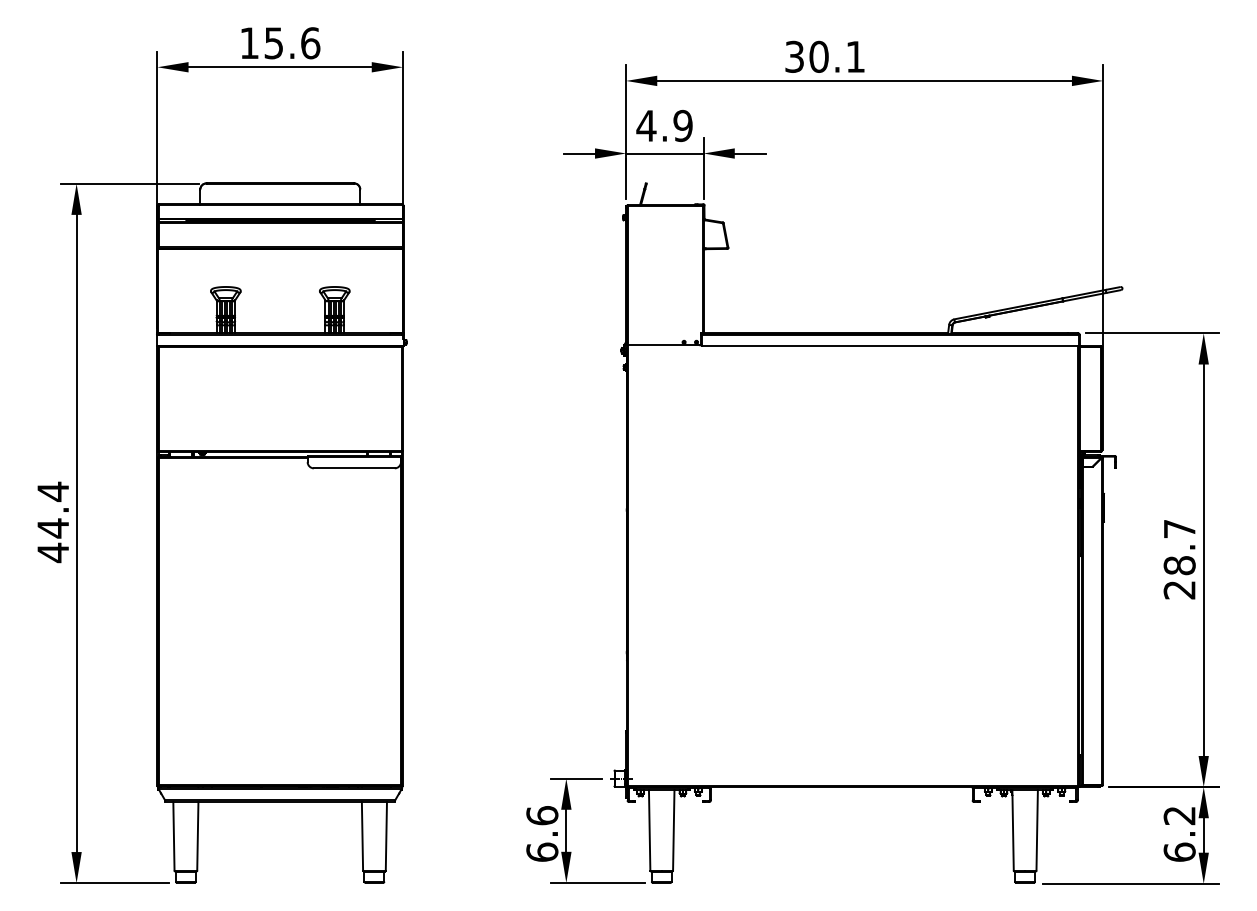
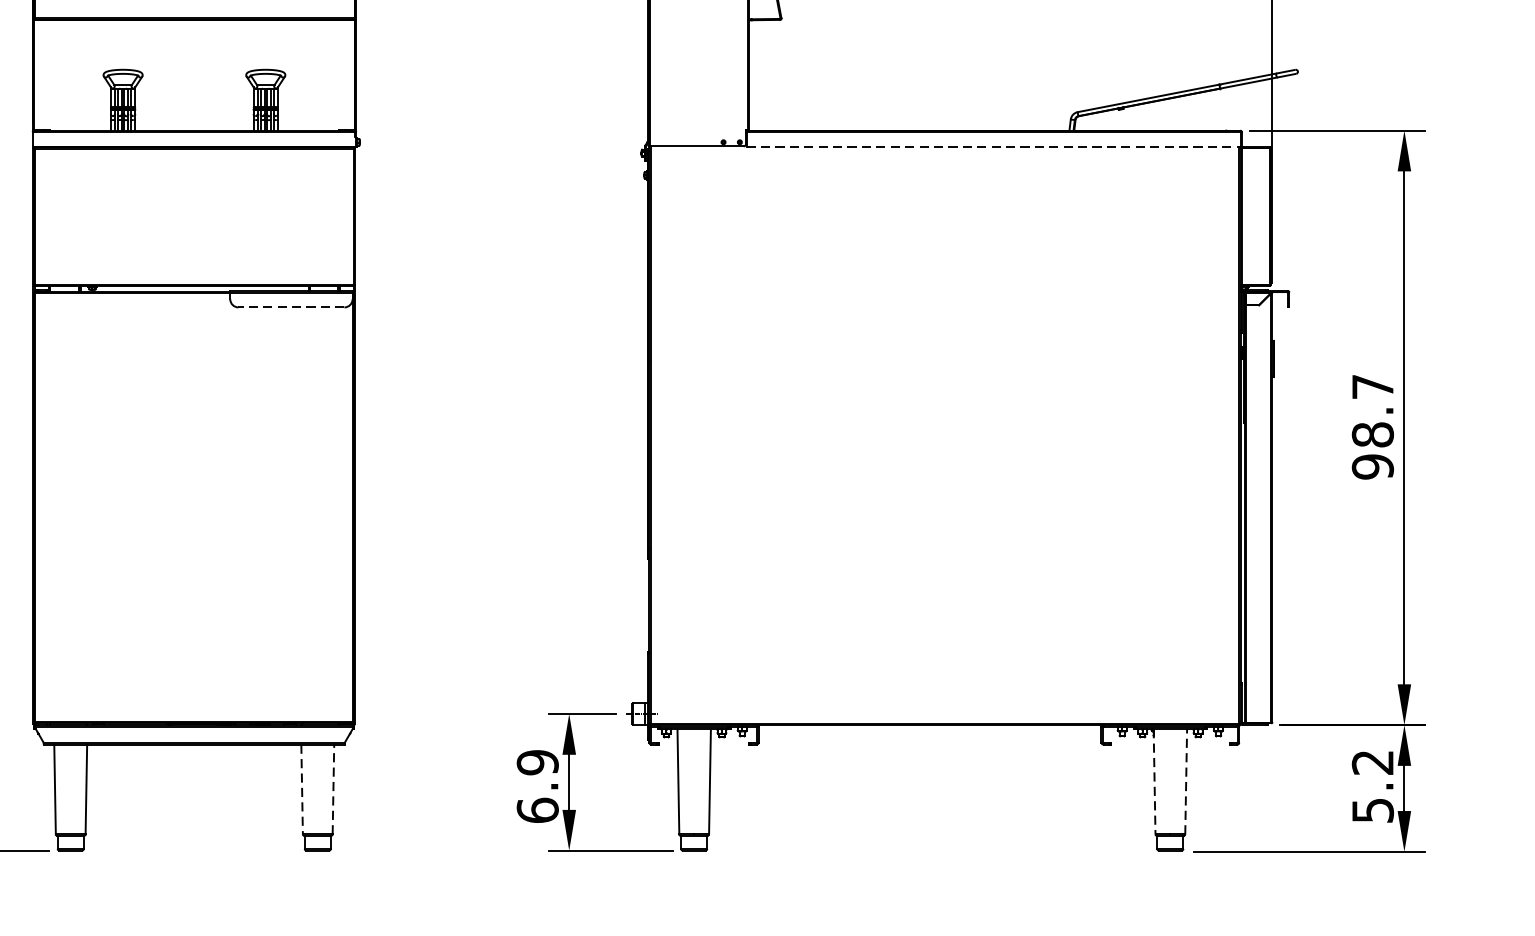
line: (890, 345) -> (993, 146), solid -> dashed
line: (353, 468) -> (290, 307), solid -> dashed
text: (1179, 589) -> (1372, 466), 28.7 -> 98.7
text: (542, 815) -> (537, 762), 6.6 -> 6.9
line: (1037, 829) -> (1186, 780), solid -> dashed
line: (1013, 830) -> (1155, 781), solid -> dashed
line: (386, 835) -> (333, 788), solid -> dashed
line: (362, 836) -> (302, 789), solid -> dashed
text: (1179, 851) -> (1372, 809), 6.2 -> 5.2

